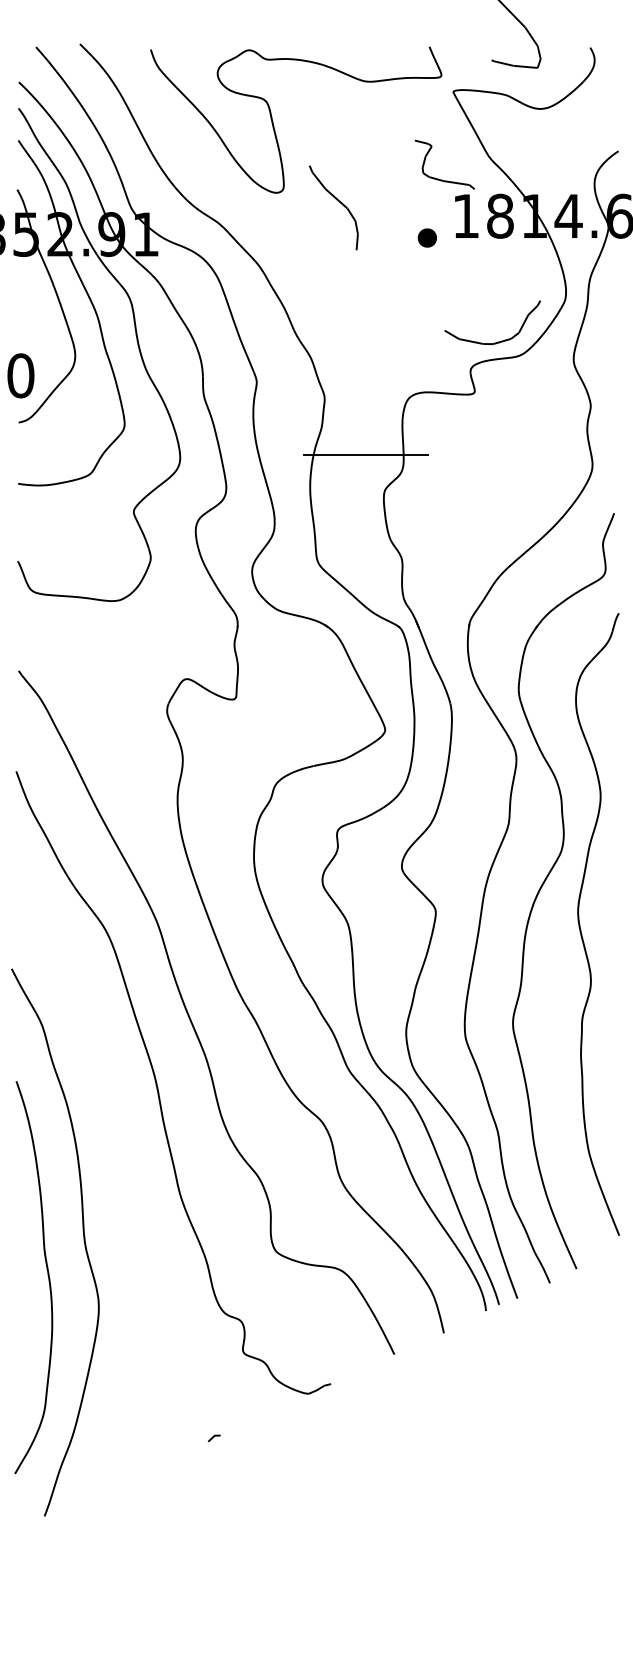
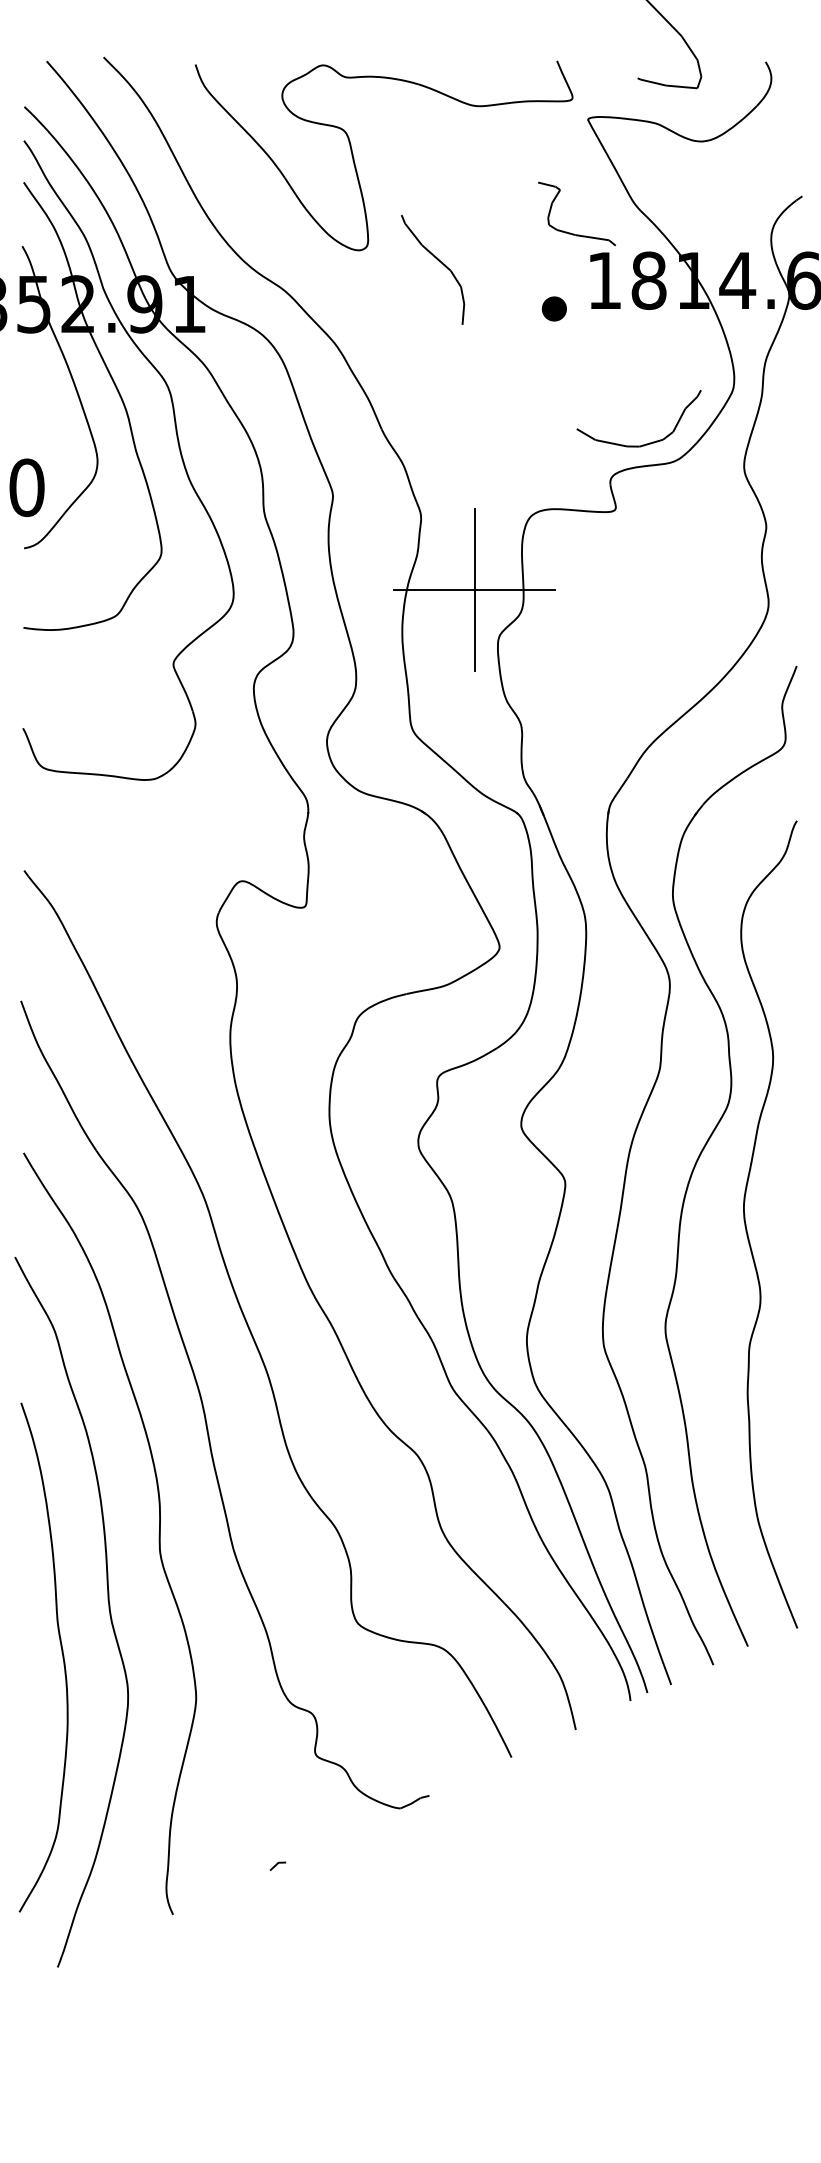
line: (365, 454) -> (474, 589), added
part: (580, 928) -> (747, 1229), moved
curve: (122, 1182) -> (158, 1534), added

